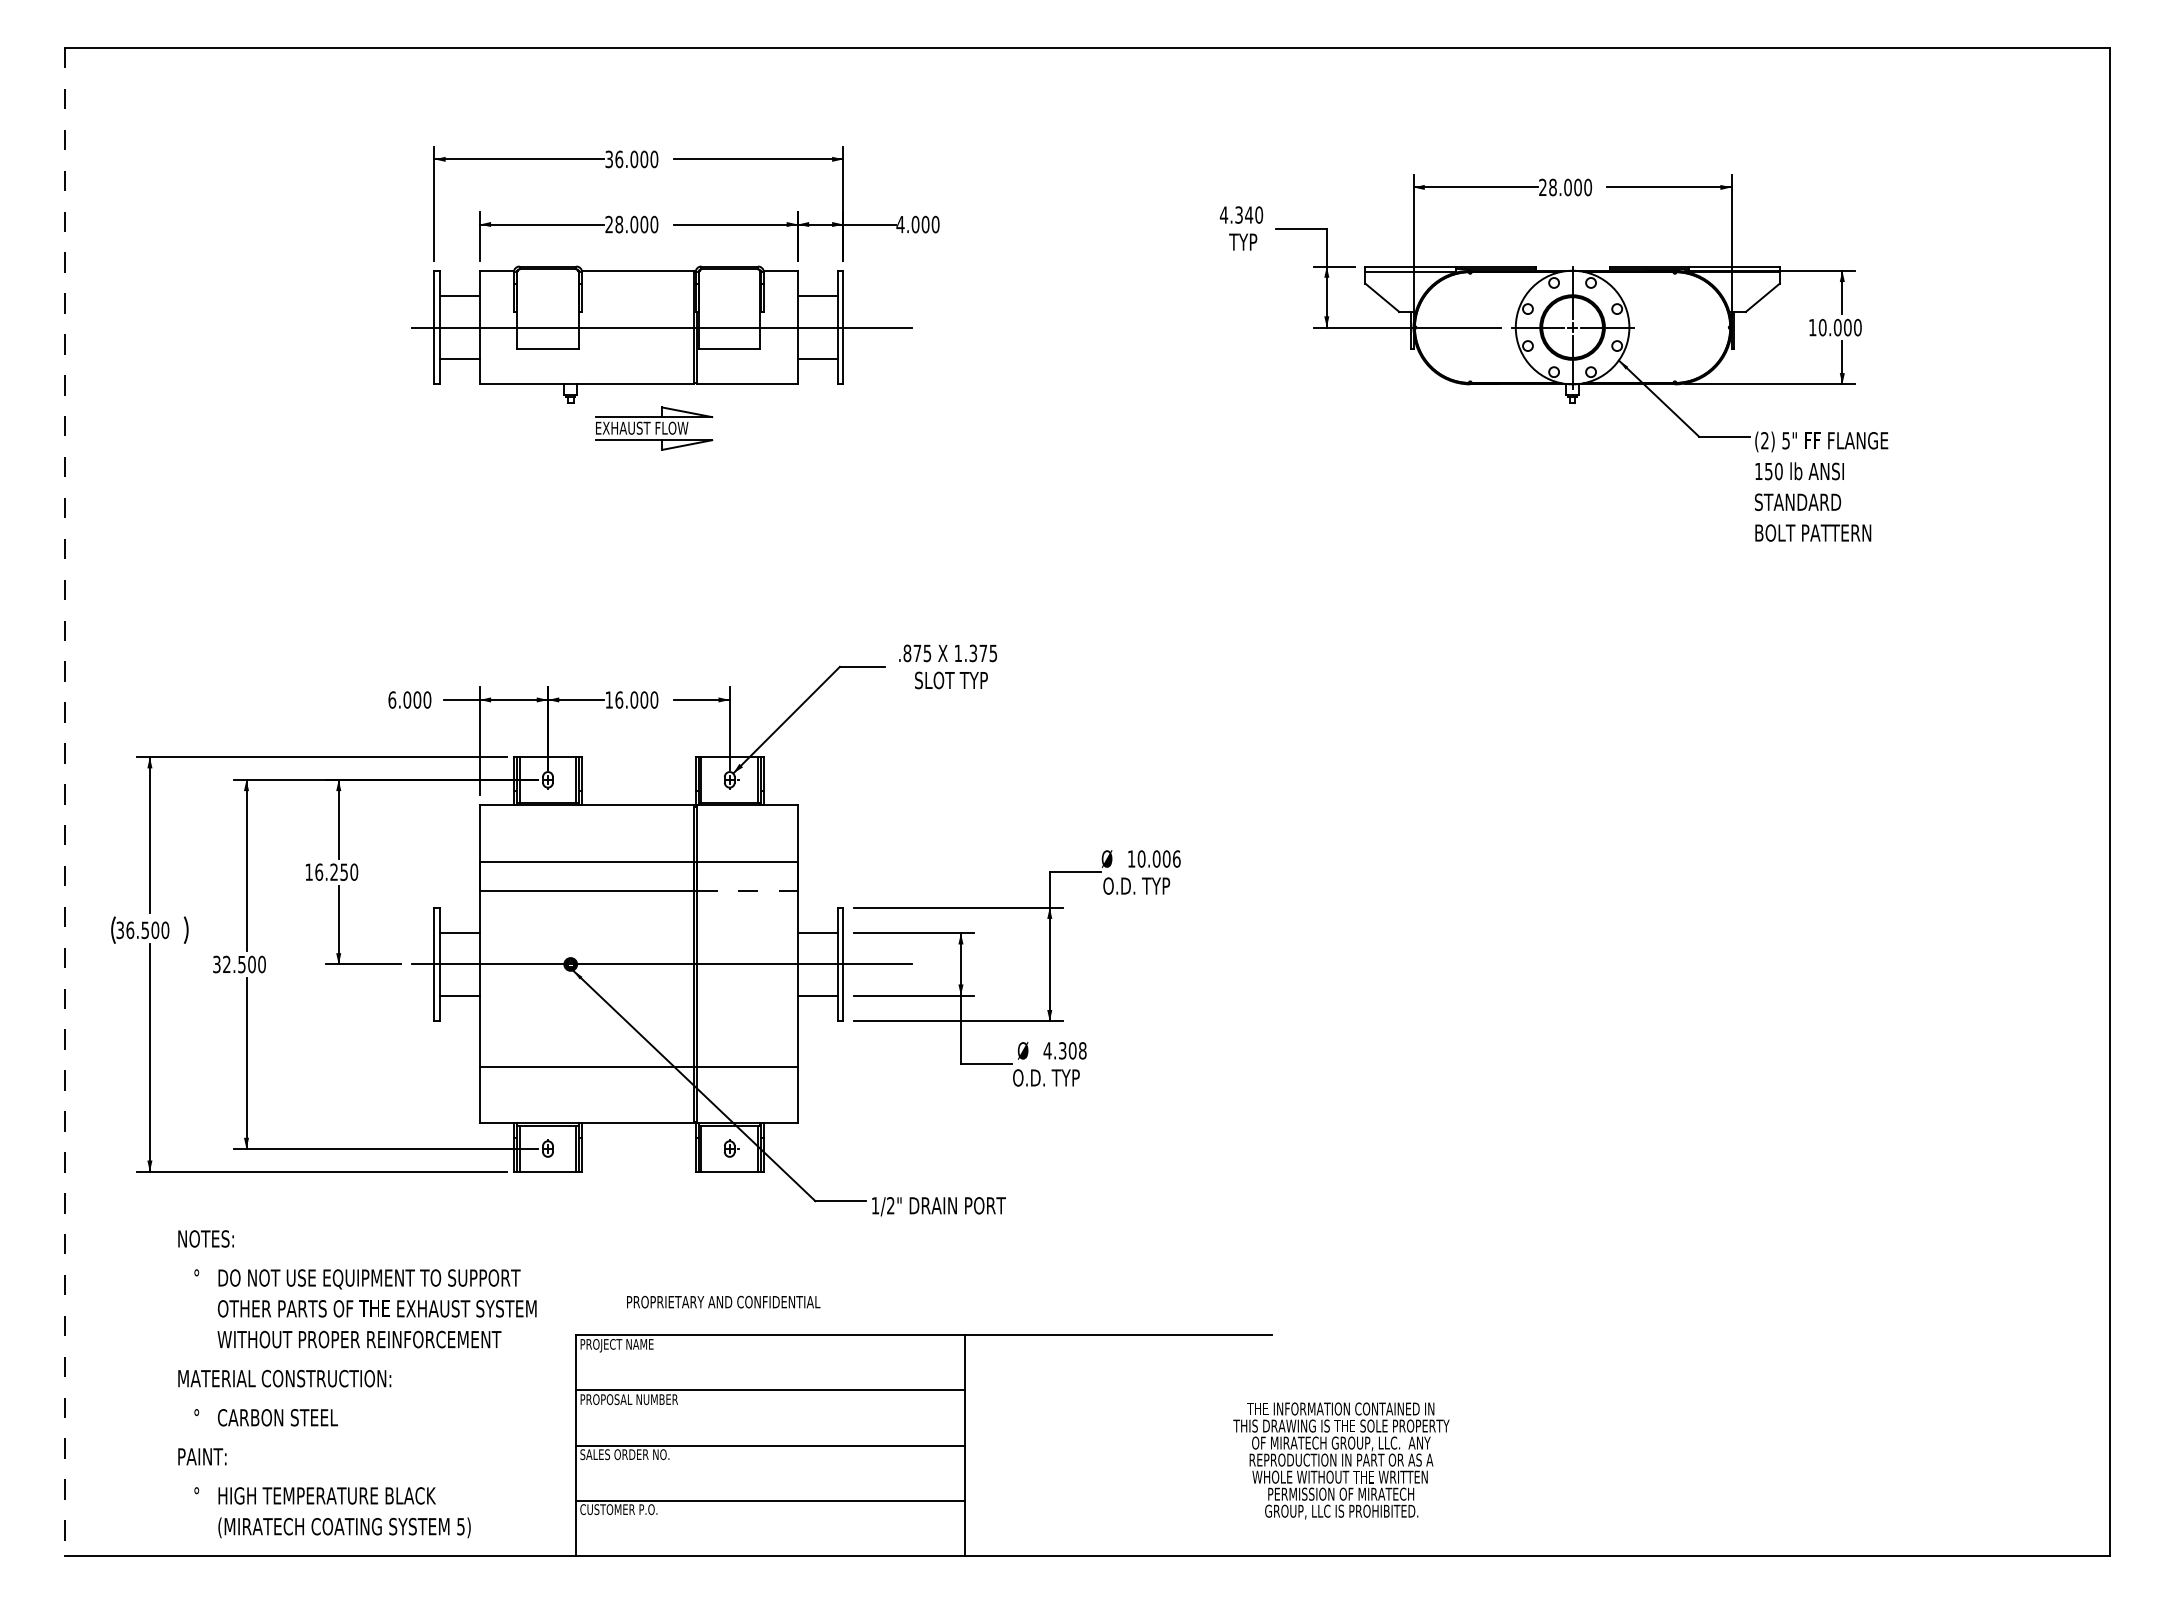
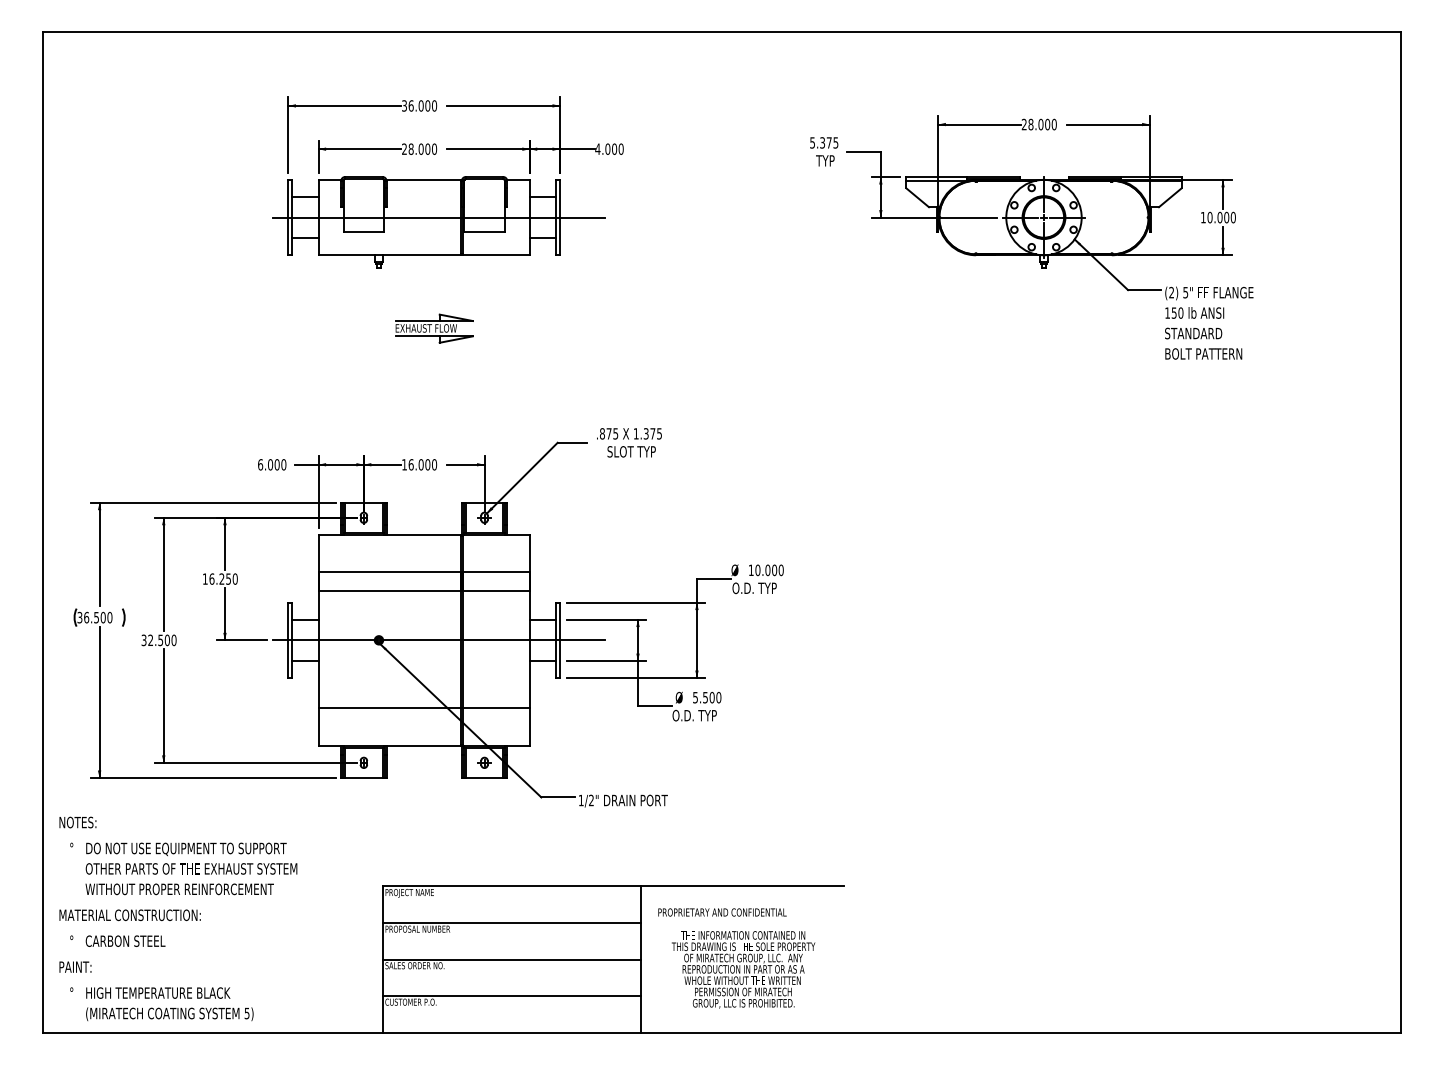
text: (1240, 214) -> (823, 142), 4.340 -> 5.375
part: (654, 428) -> (434, 328), moved
line: (65, 802) -> (43, 532), dashed -> solid
text: (1177, 857) -> (781, 569), 10.006 -> 10.000
line: (747, 890) -> (496, 591), dashed -> solid
text: (1064, 1050) -> (706, 697), 4.308 -> 5.500
text: (723, 1302) -> (722, 912), moved
text: (357, 1383) -> (178, 918), moved
text: (1341, 1460) -> (743, 969), moved

